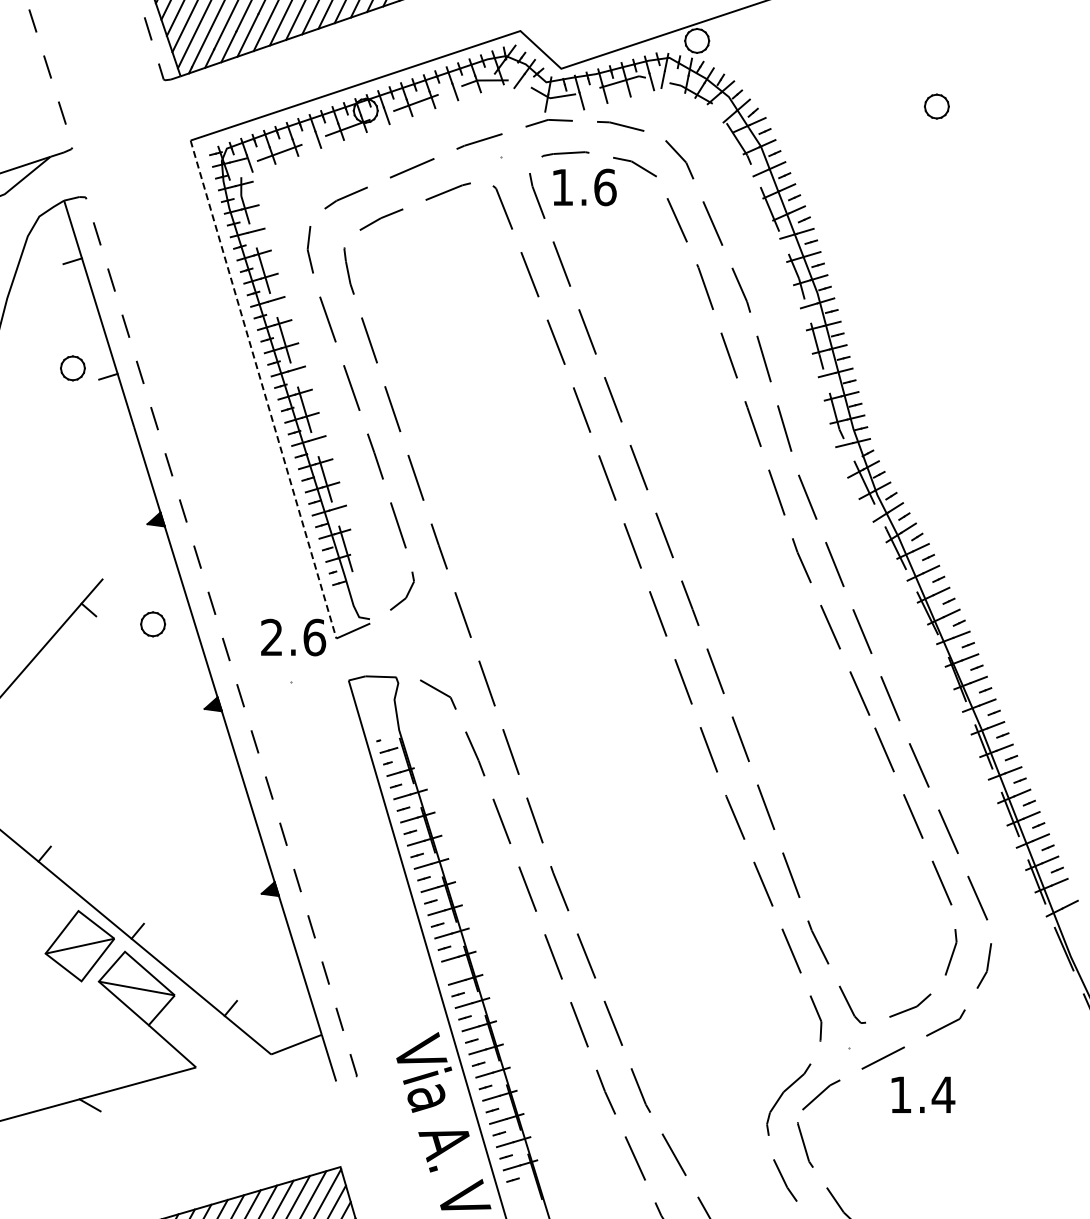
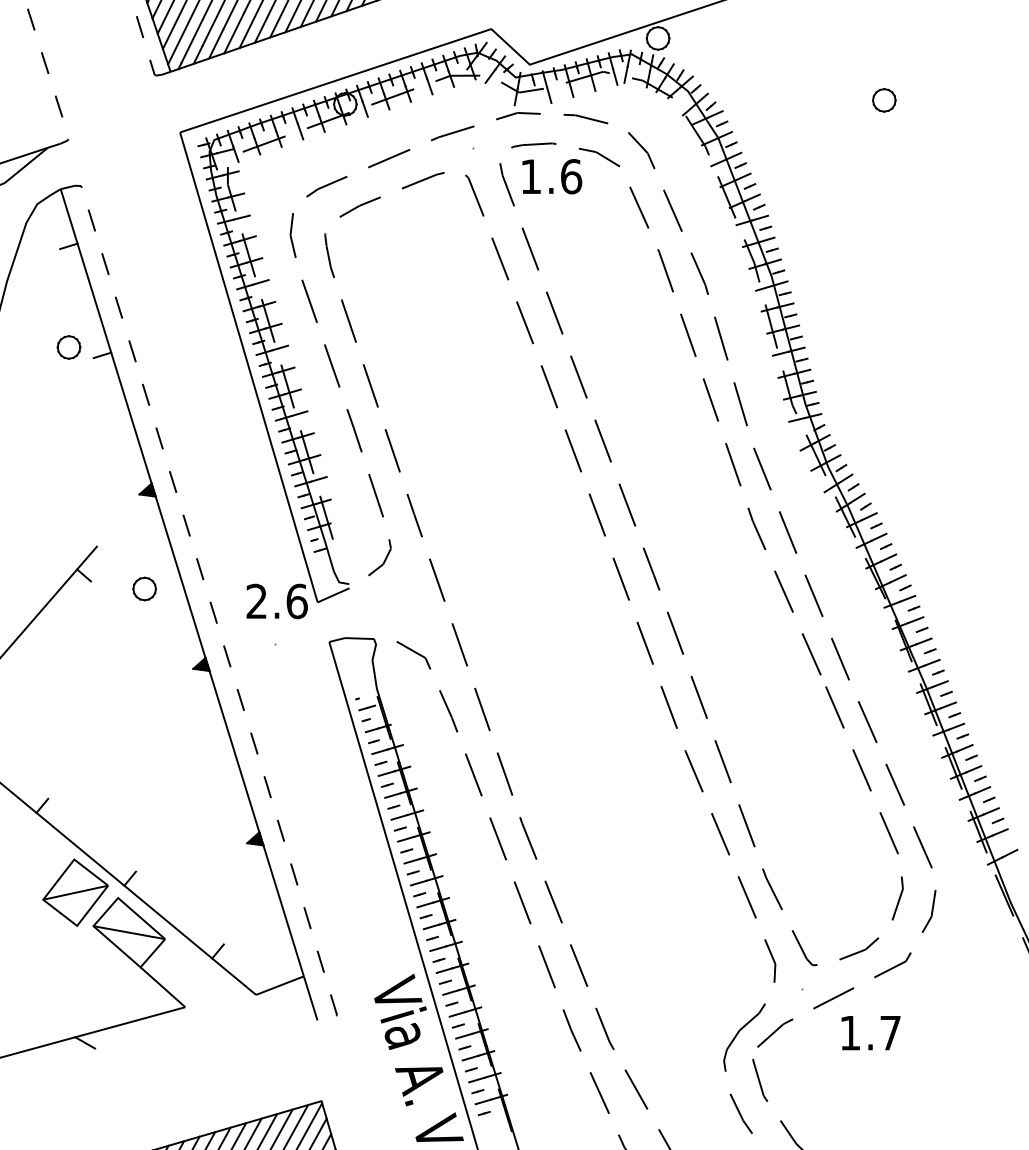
line: (263, 389) -> (248, 367), dashed -> solid
line: (451, 971) -> (426, 916), added
text: (943, 1094) -> (890, 1032), 1.4 -> 1.7

